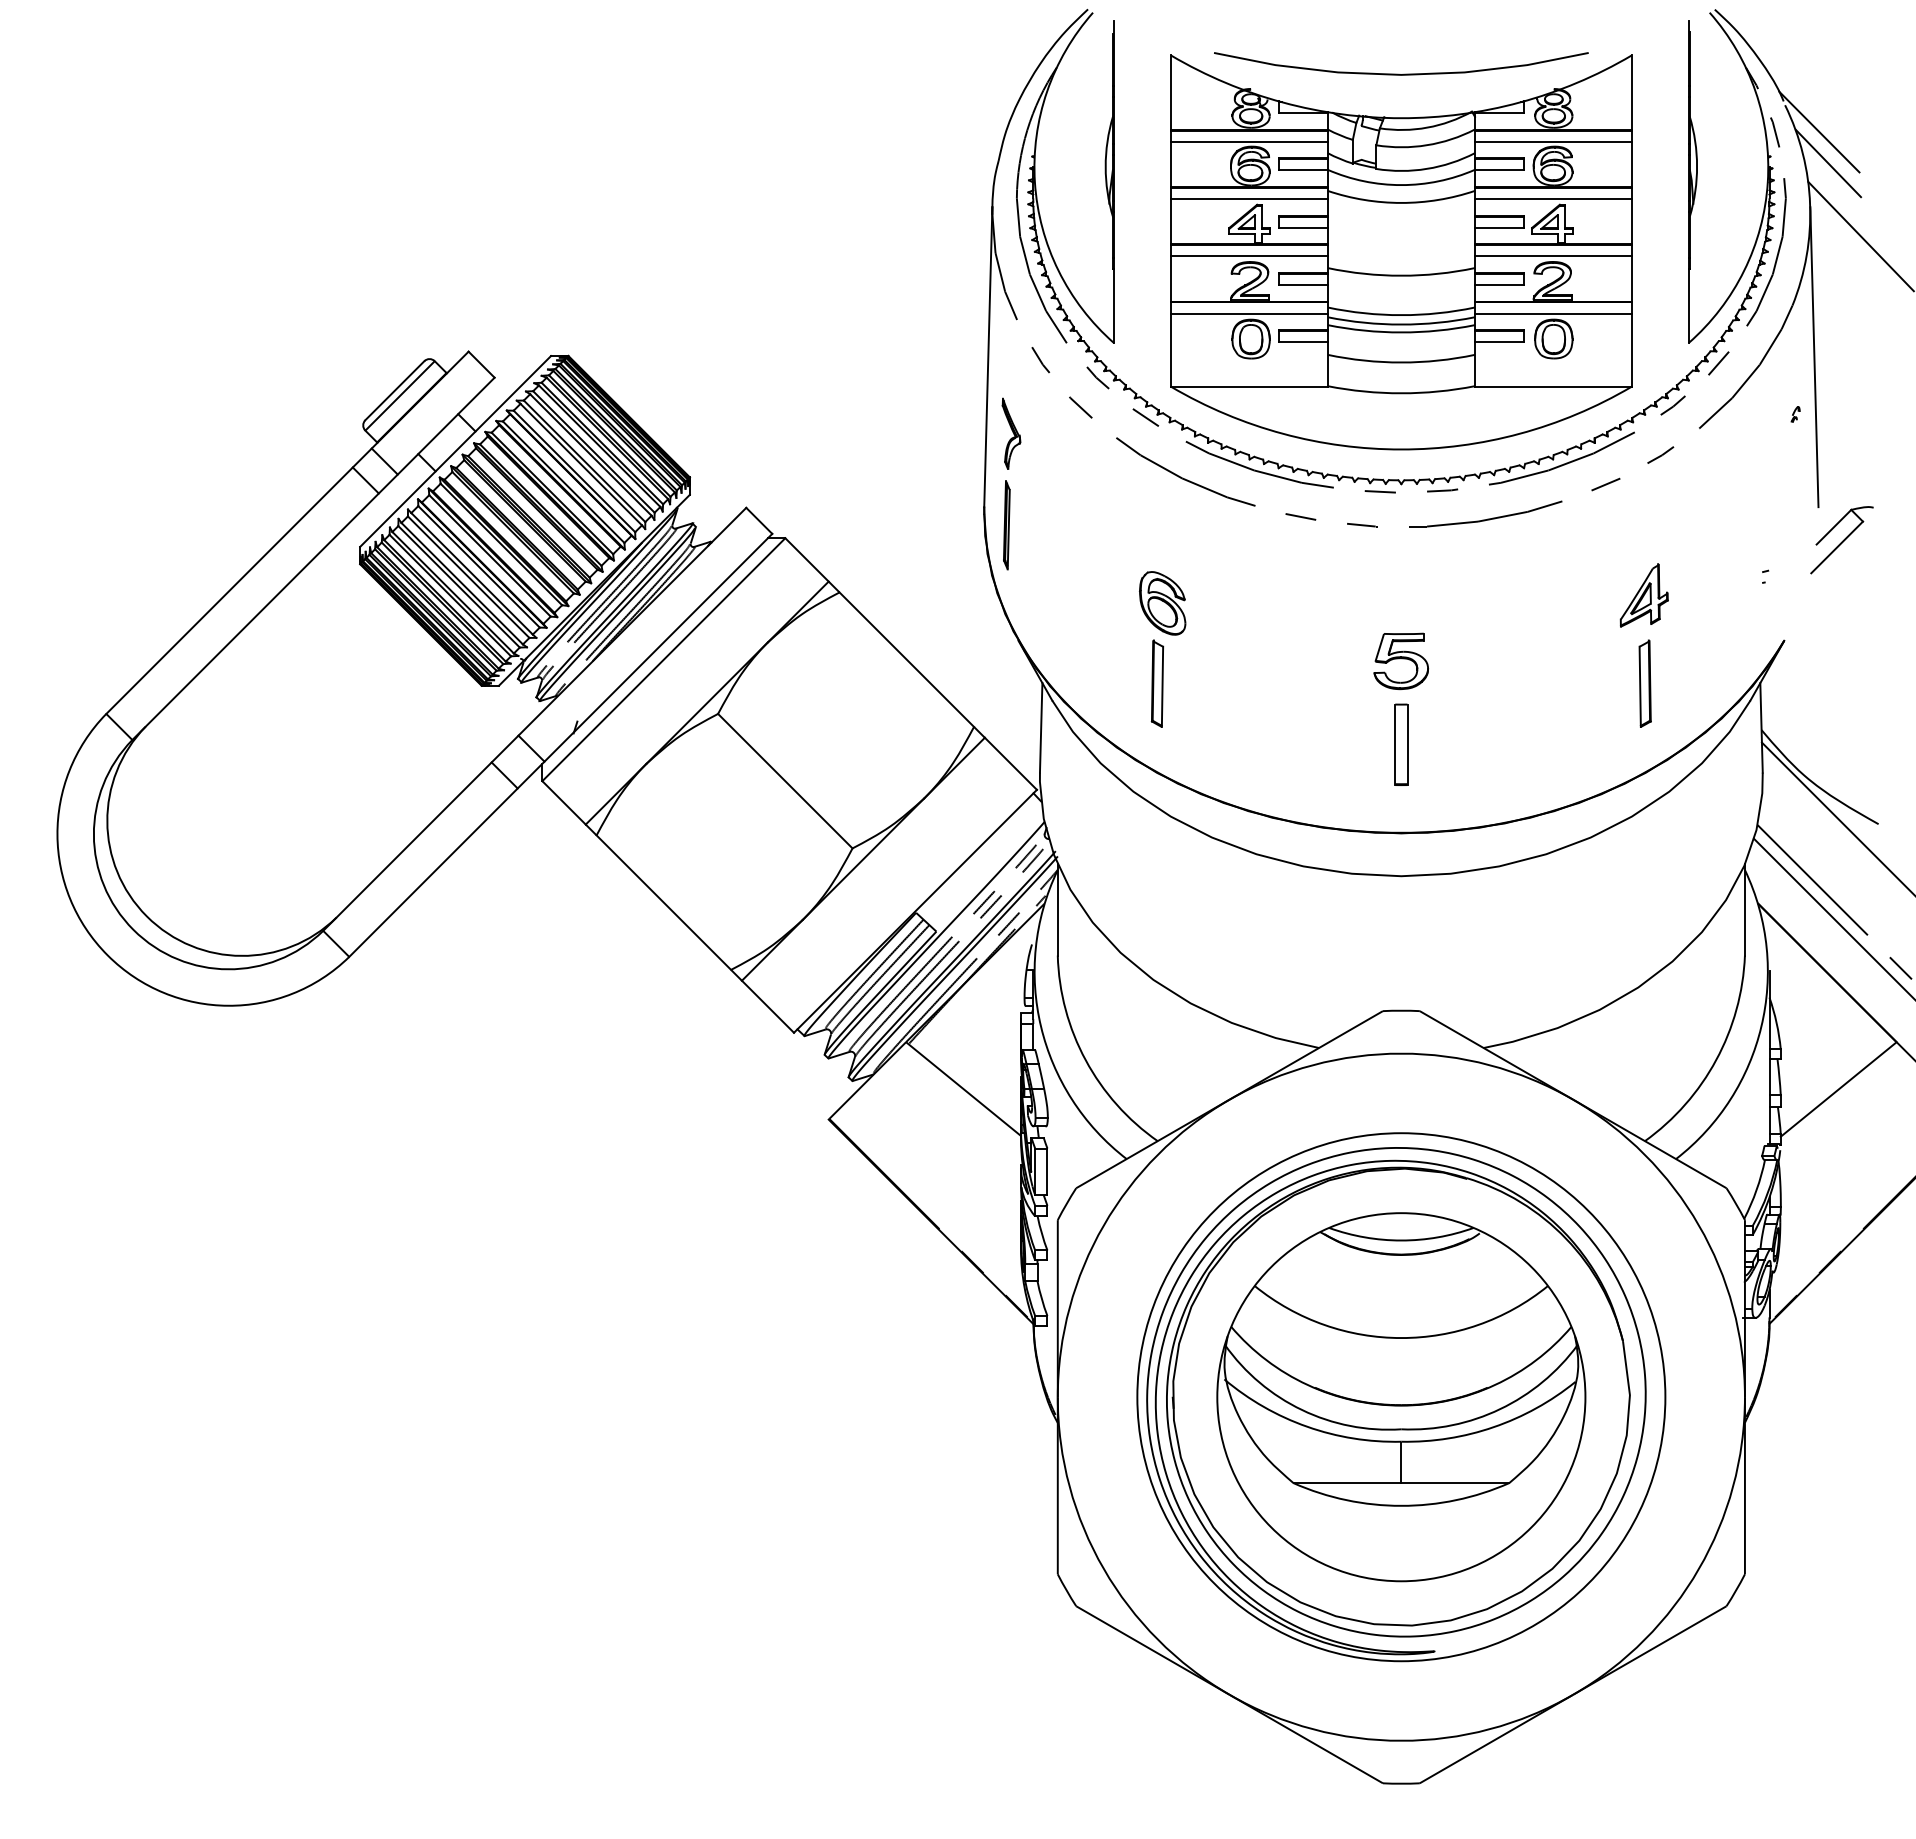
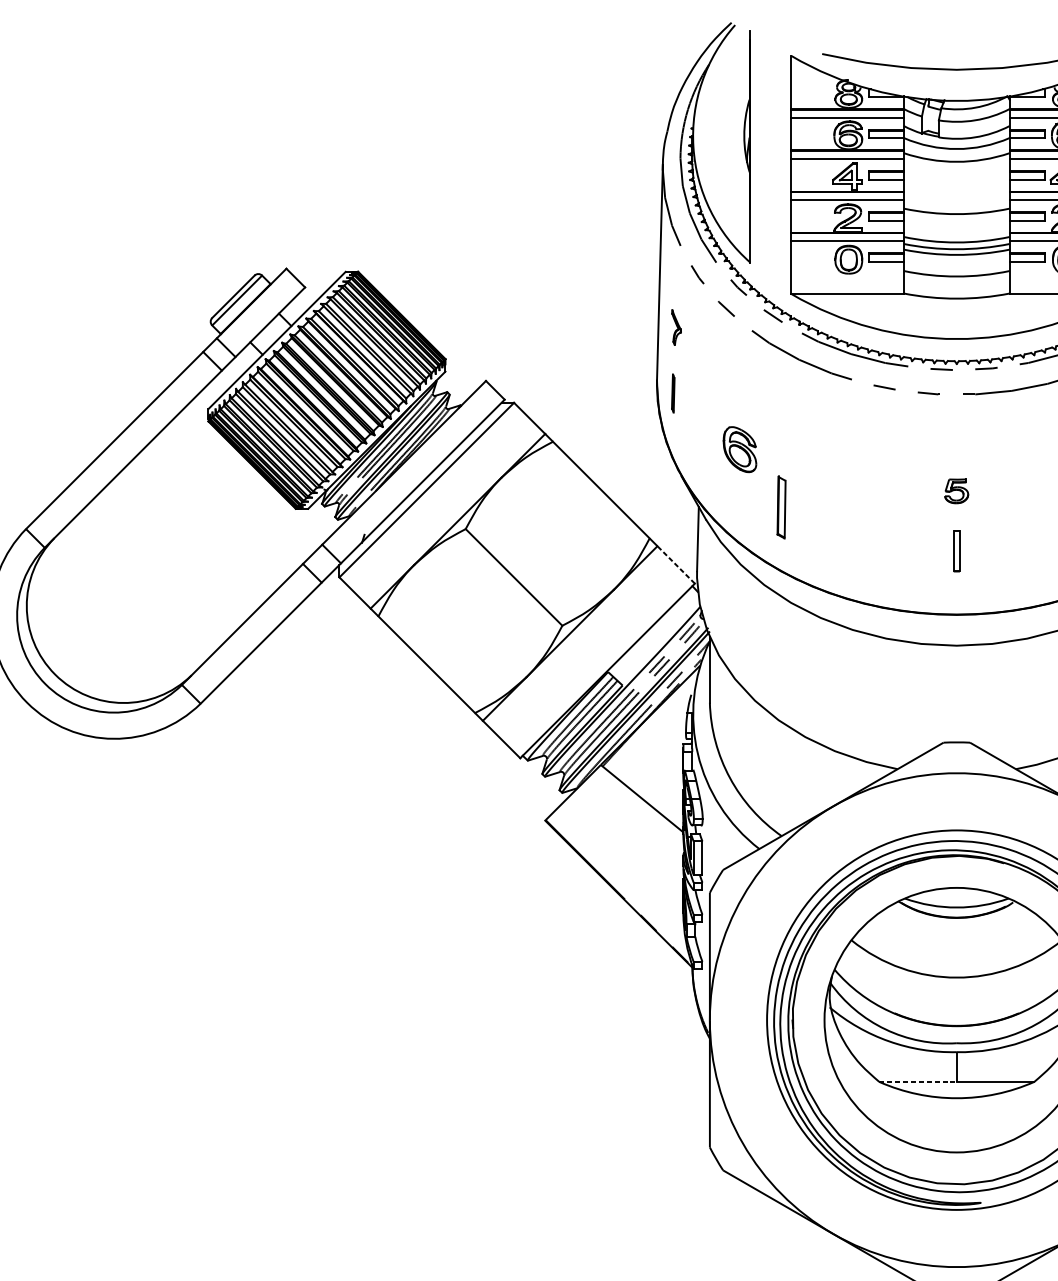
part: (1011, 433) -> (676, 327), size x0.7
part: (1006, 525) -> (673, 393), size x0.6
part: (1162, 603) -> (739, 449), moved
part: (1400, 661) -> (956, 491), size x0.6
part: (1401, 744) -> (956, 551), size x0.7
line: (1010, 763) -> (675, 564), solid -> dashed
line: (1347, 1483) -> (918, 1082), solid -> dashed

